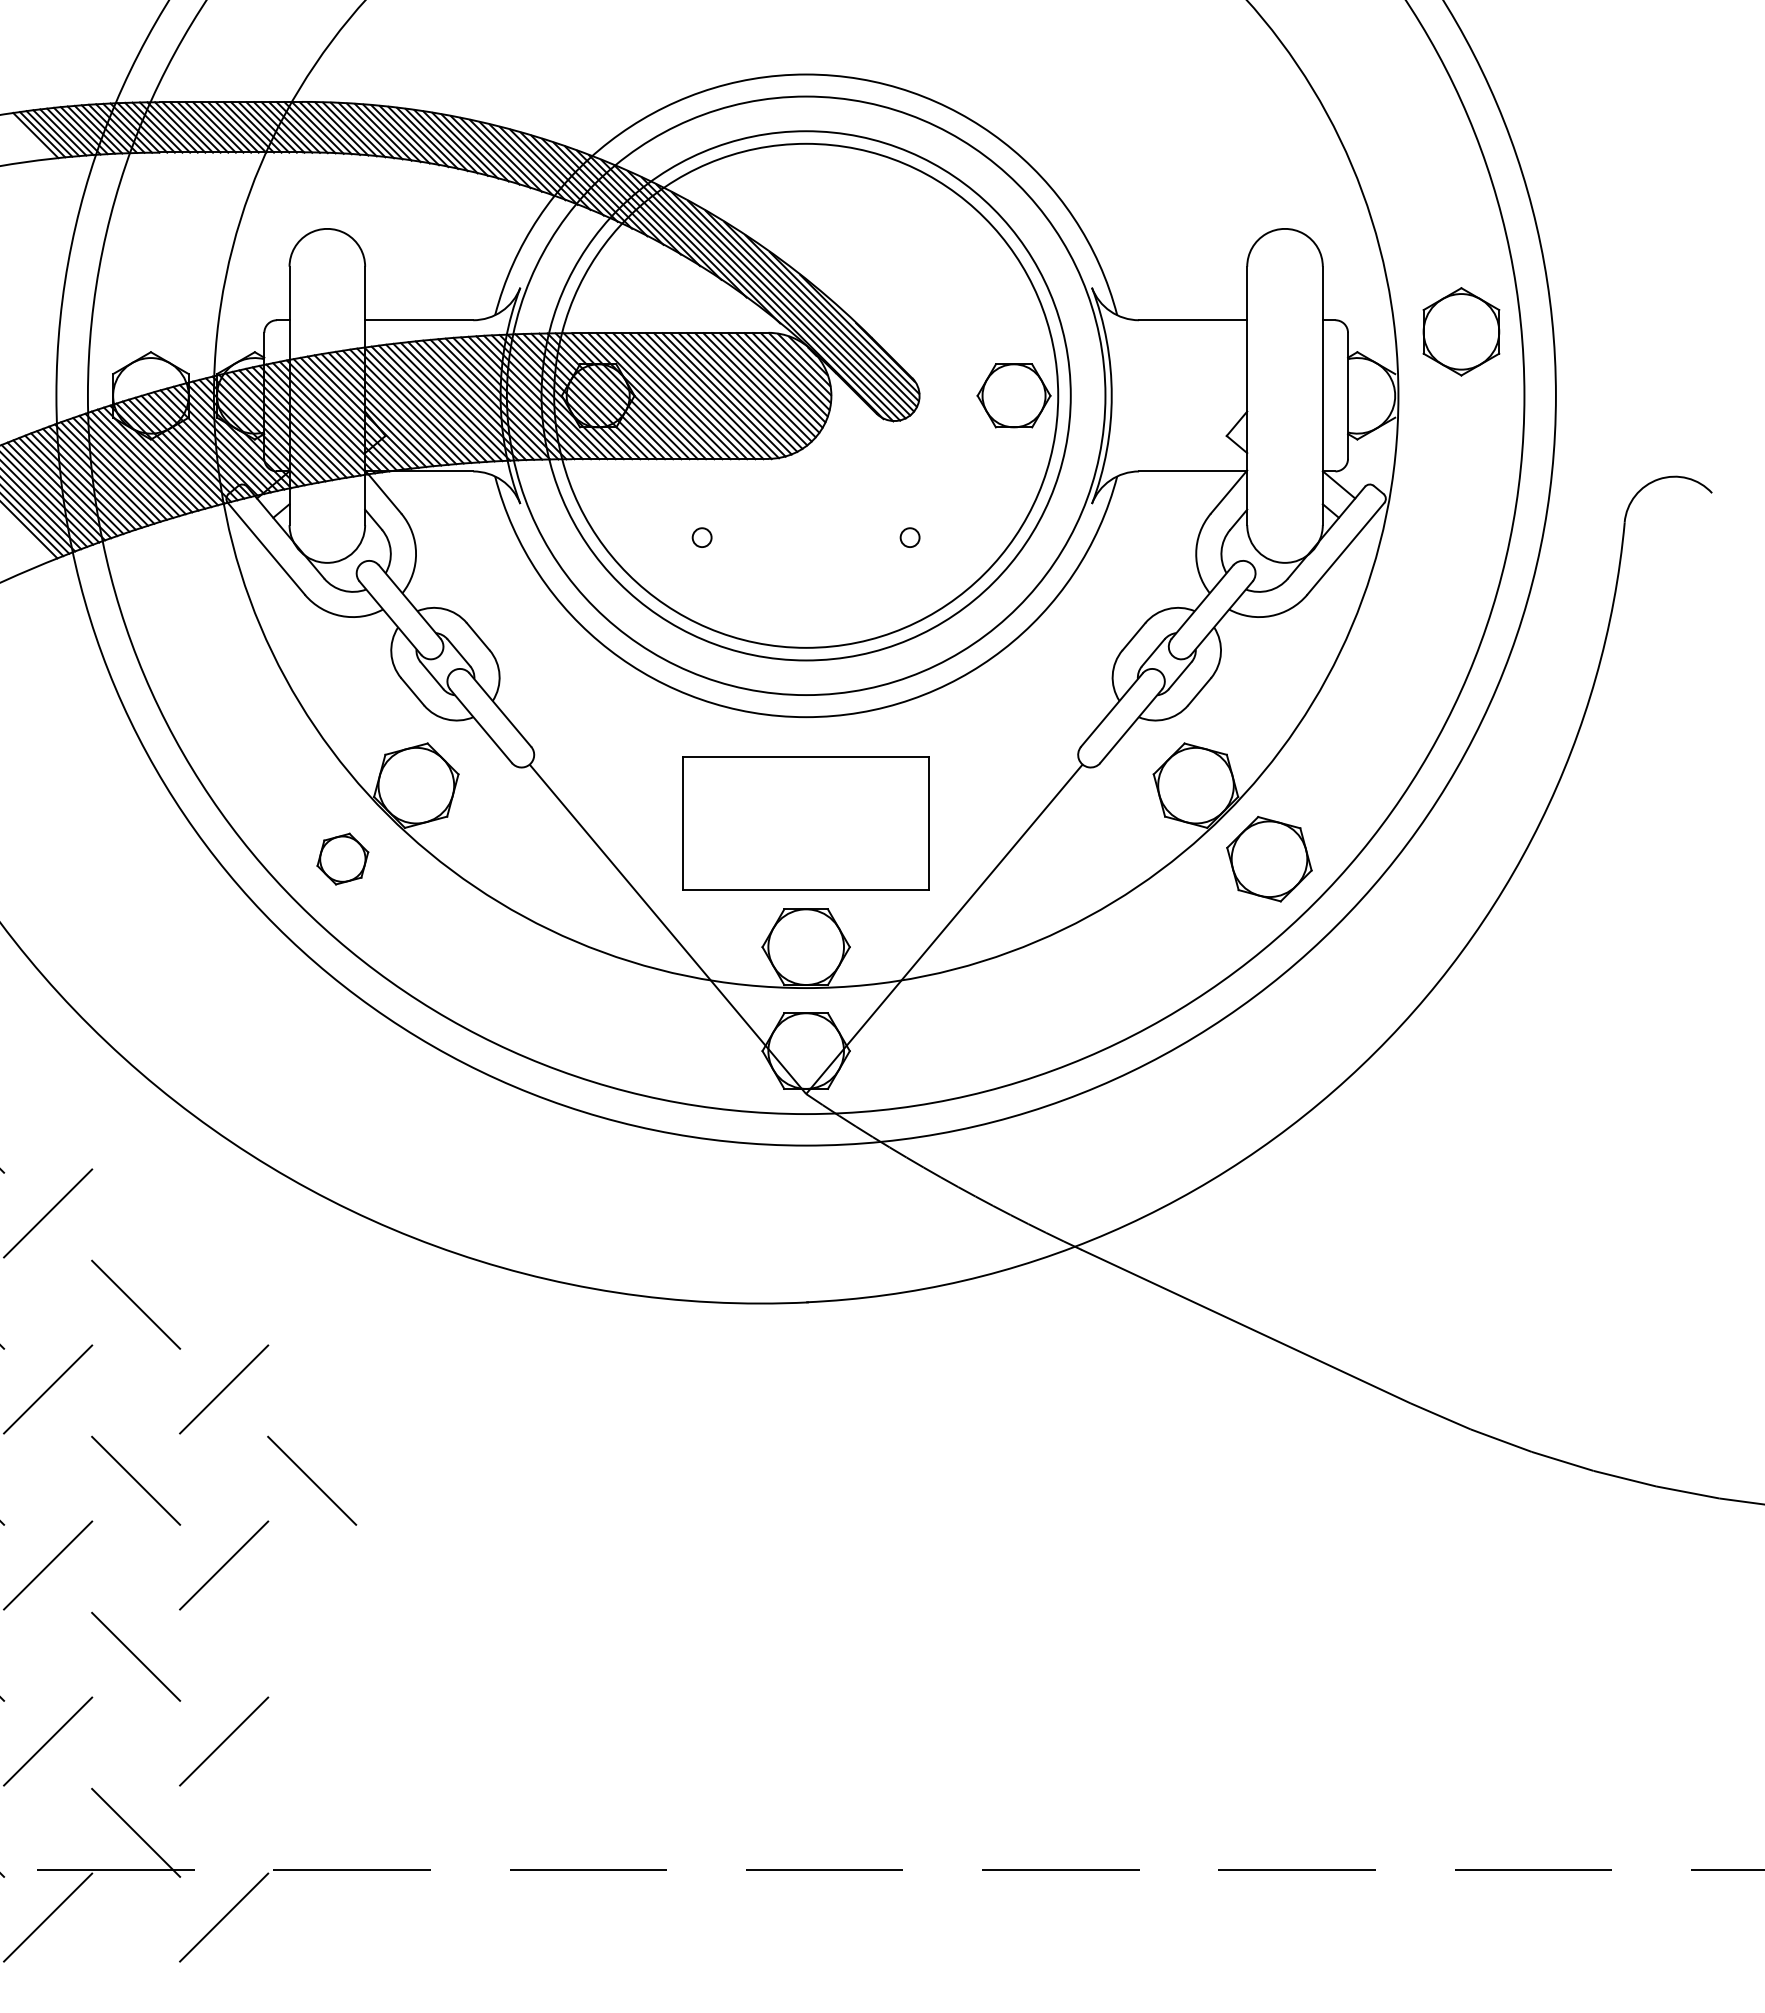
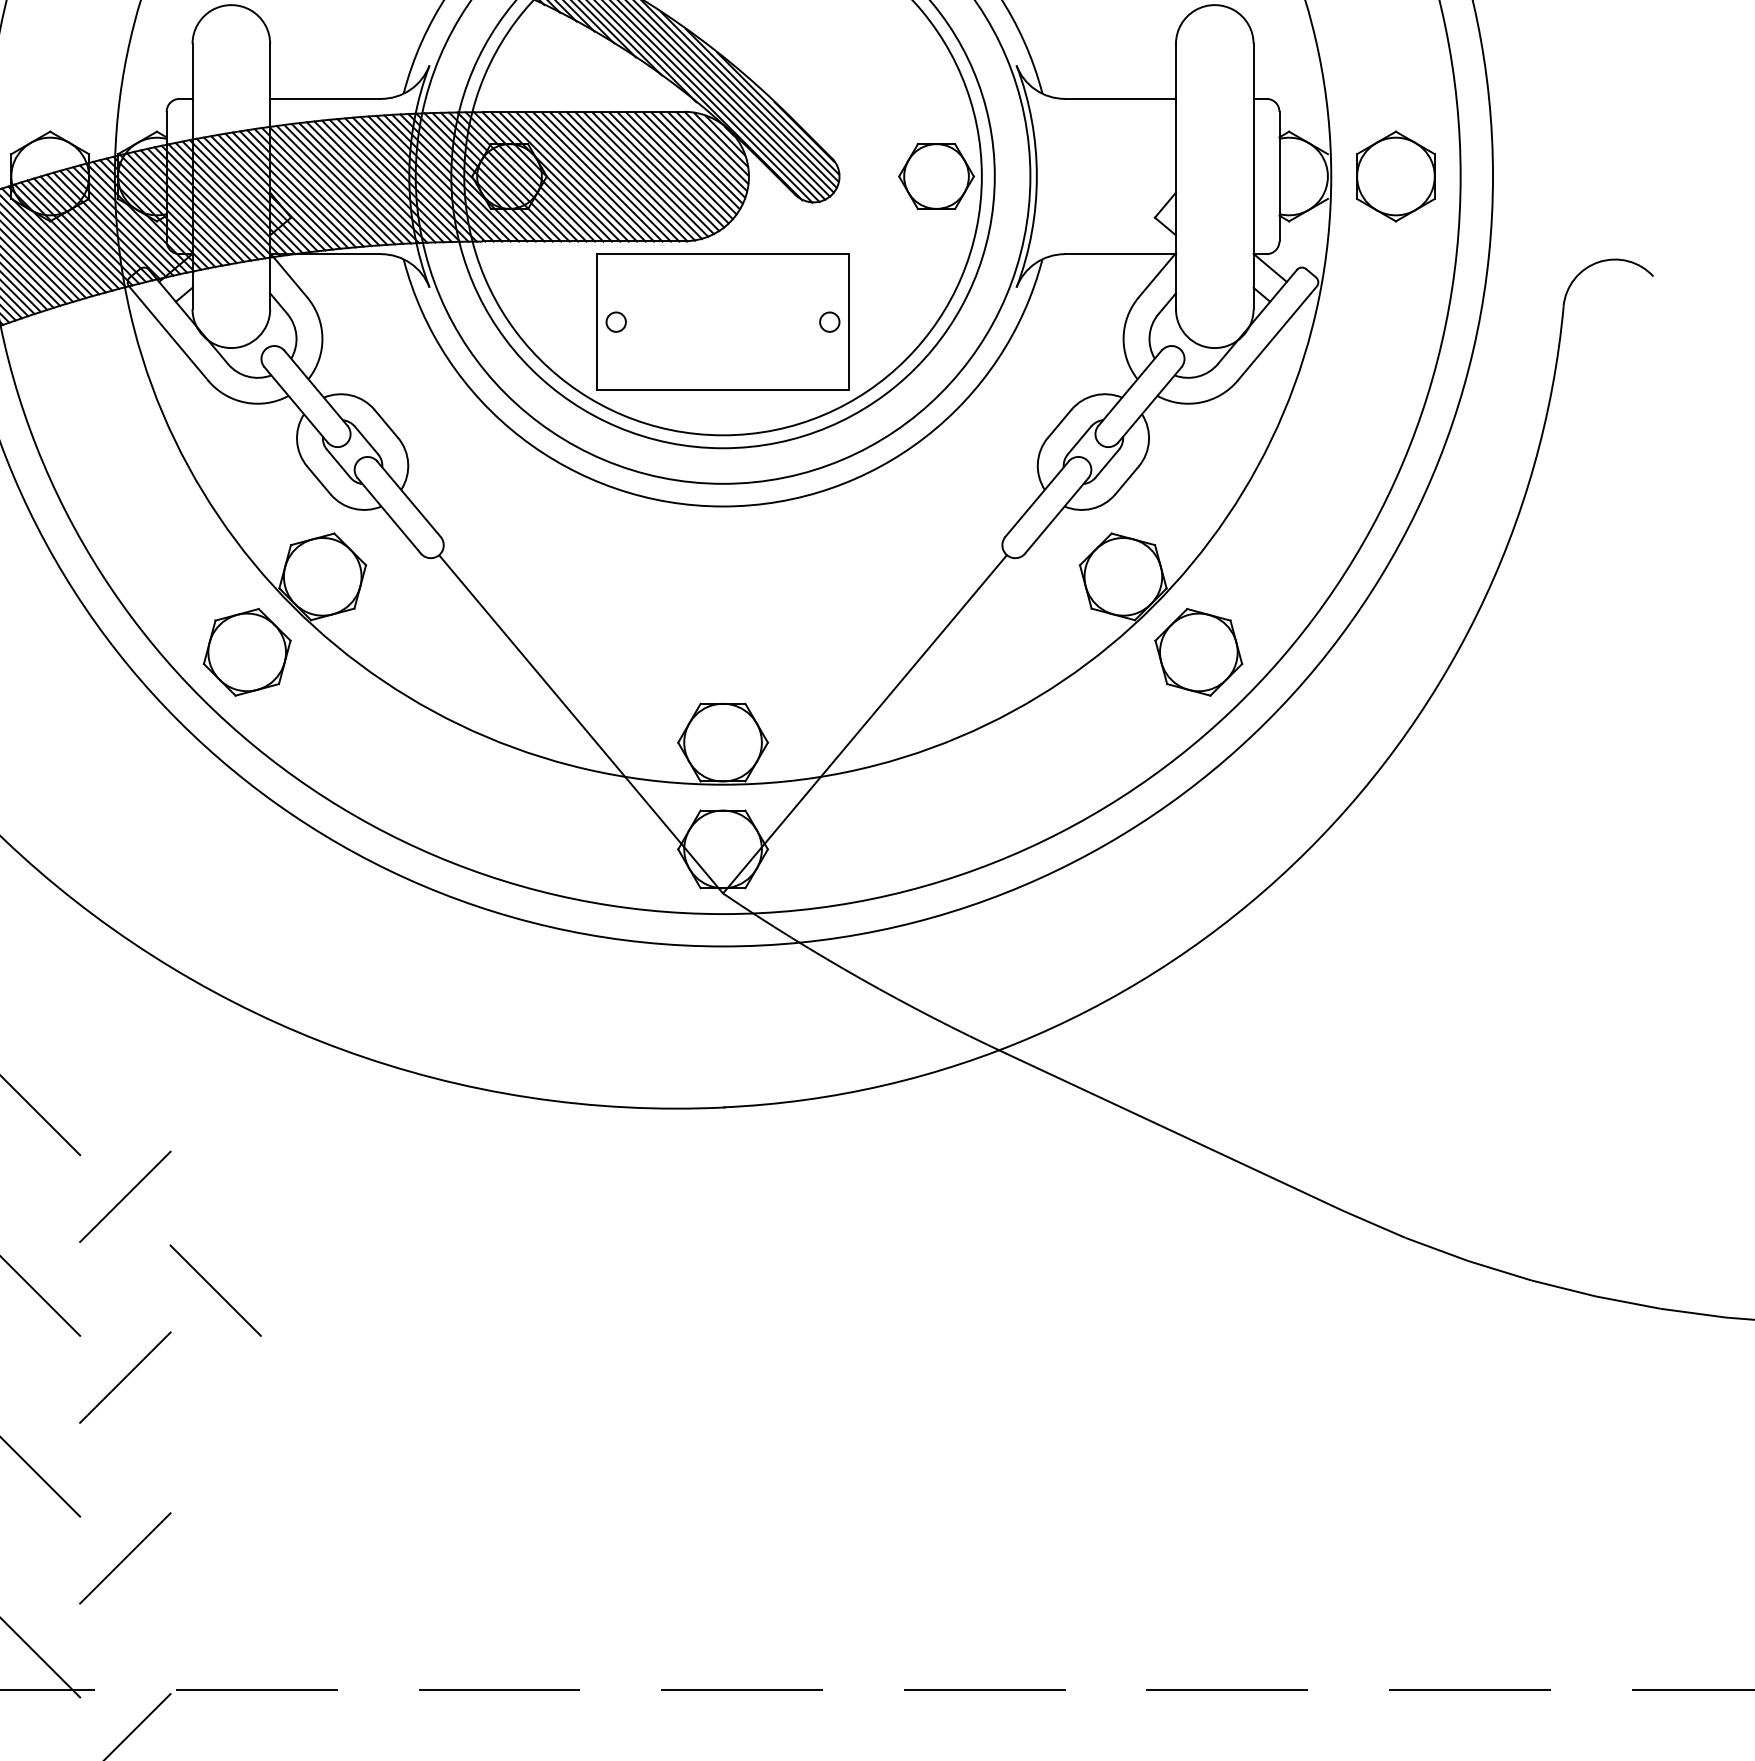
part: (1461, 331) -> (1396, 176), moved
part: (805, 823) -> (722, 321), moved
part: (342, 858) -> (246, 651), size x1.67

